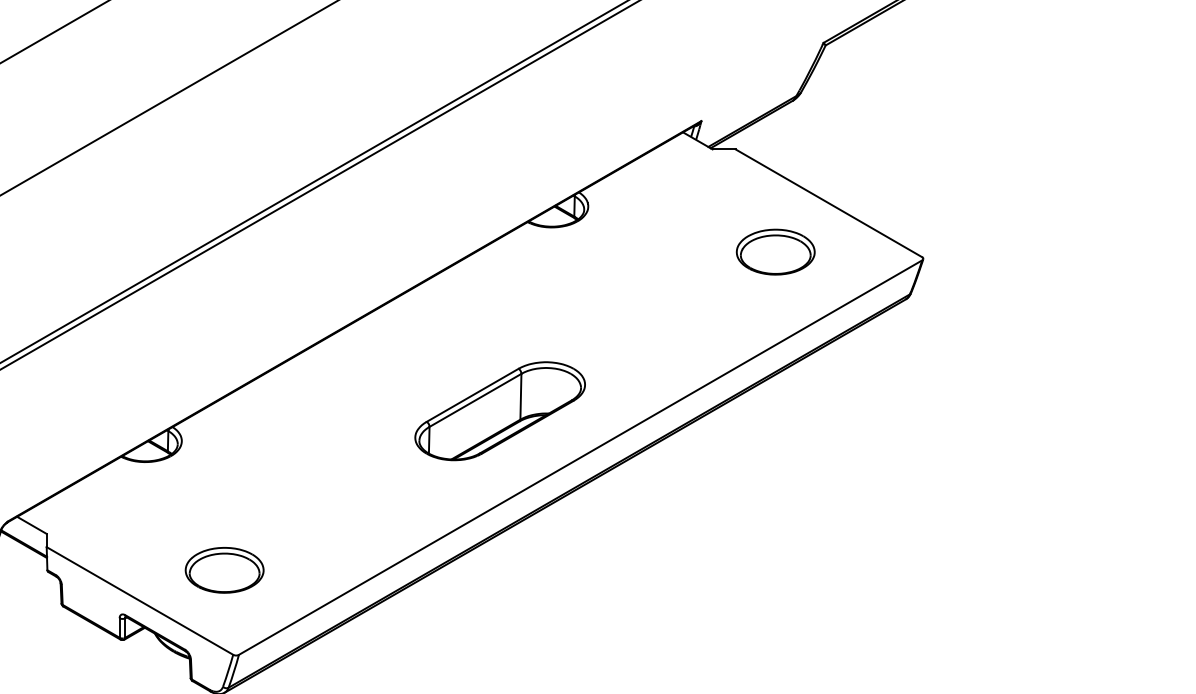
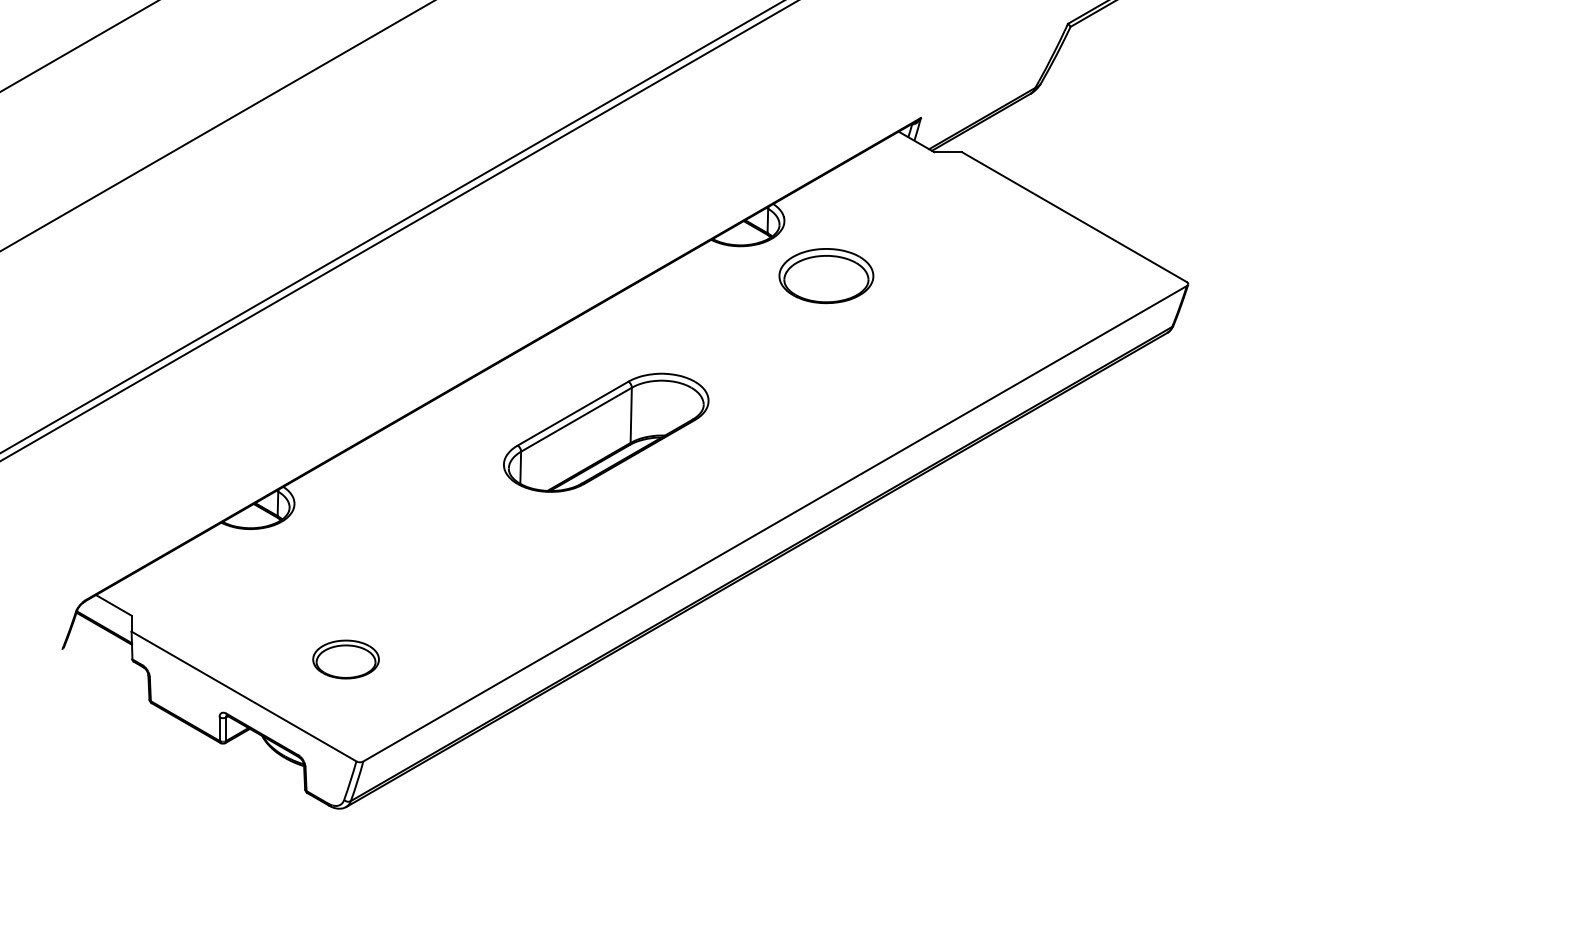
part: (775, 252) -> (826, 276), moved
part: (500, 410) -> (606, 432), moved
part: (224, 570) -> (345, 659), size x0.7

